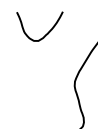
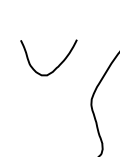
curve: (46, 33) -> (56, 66), moved

